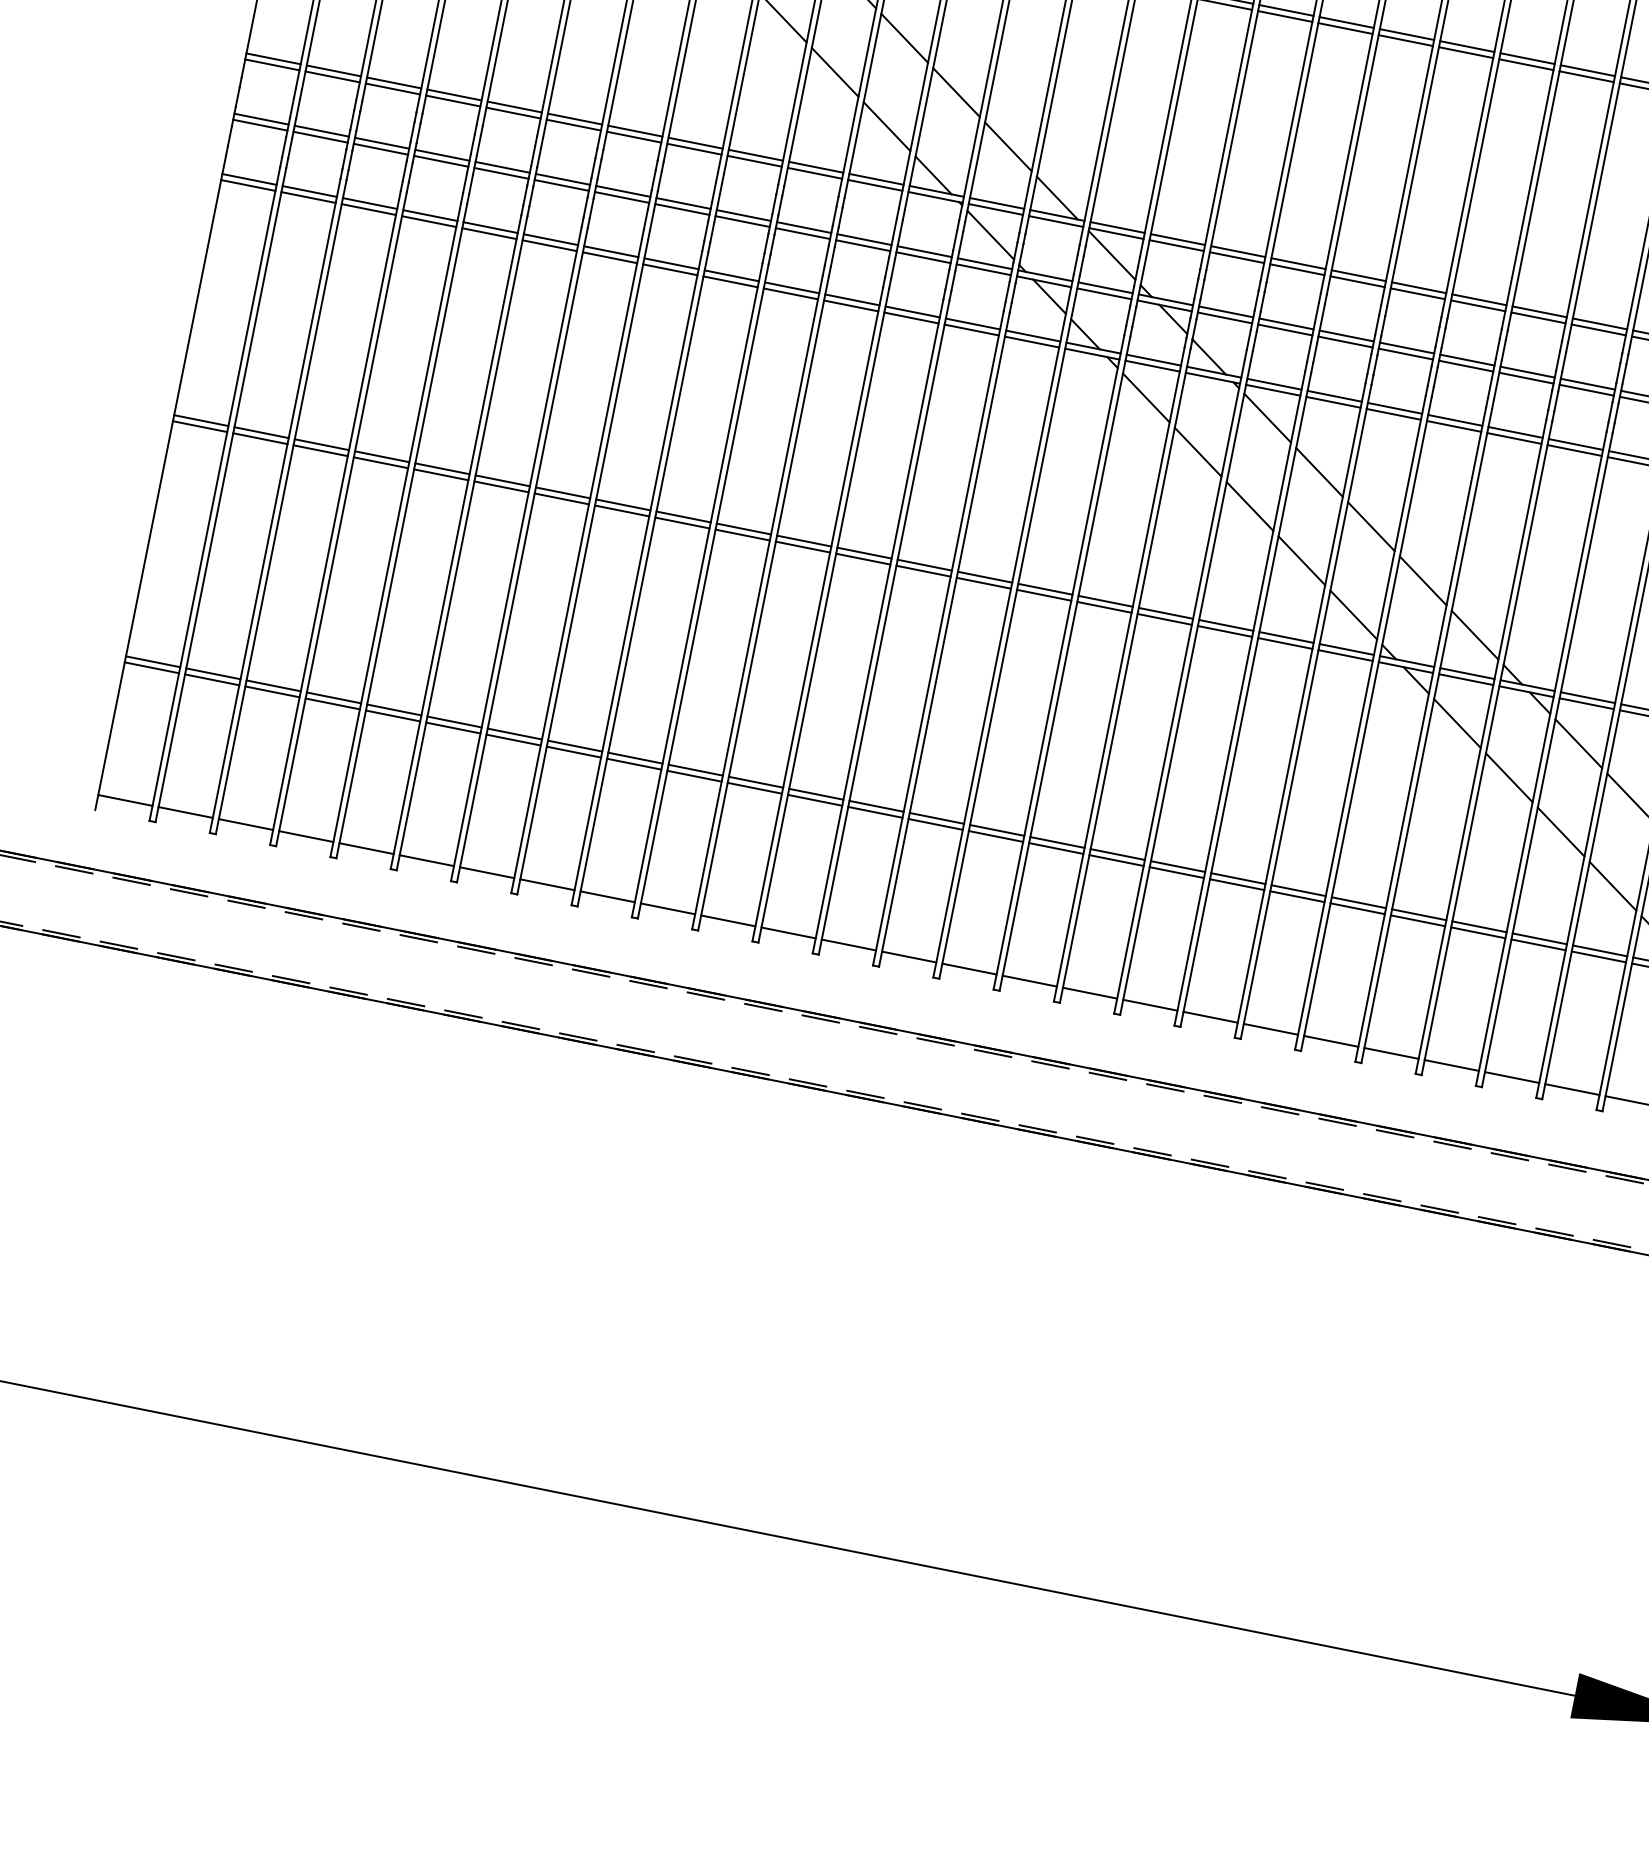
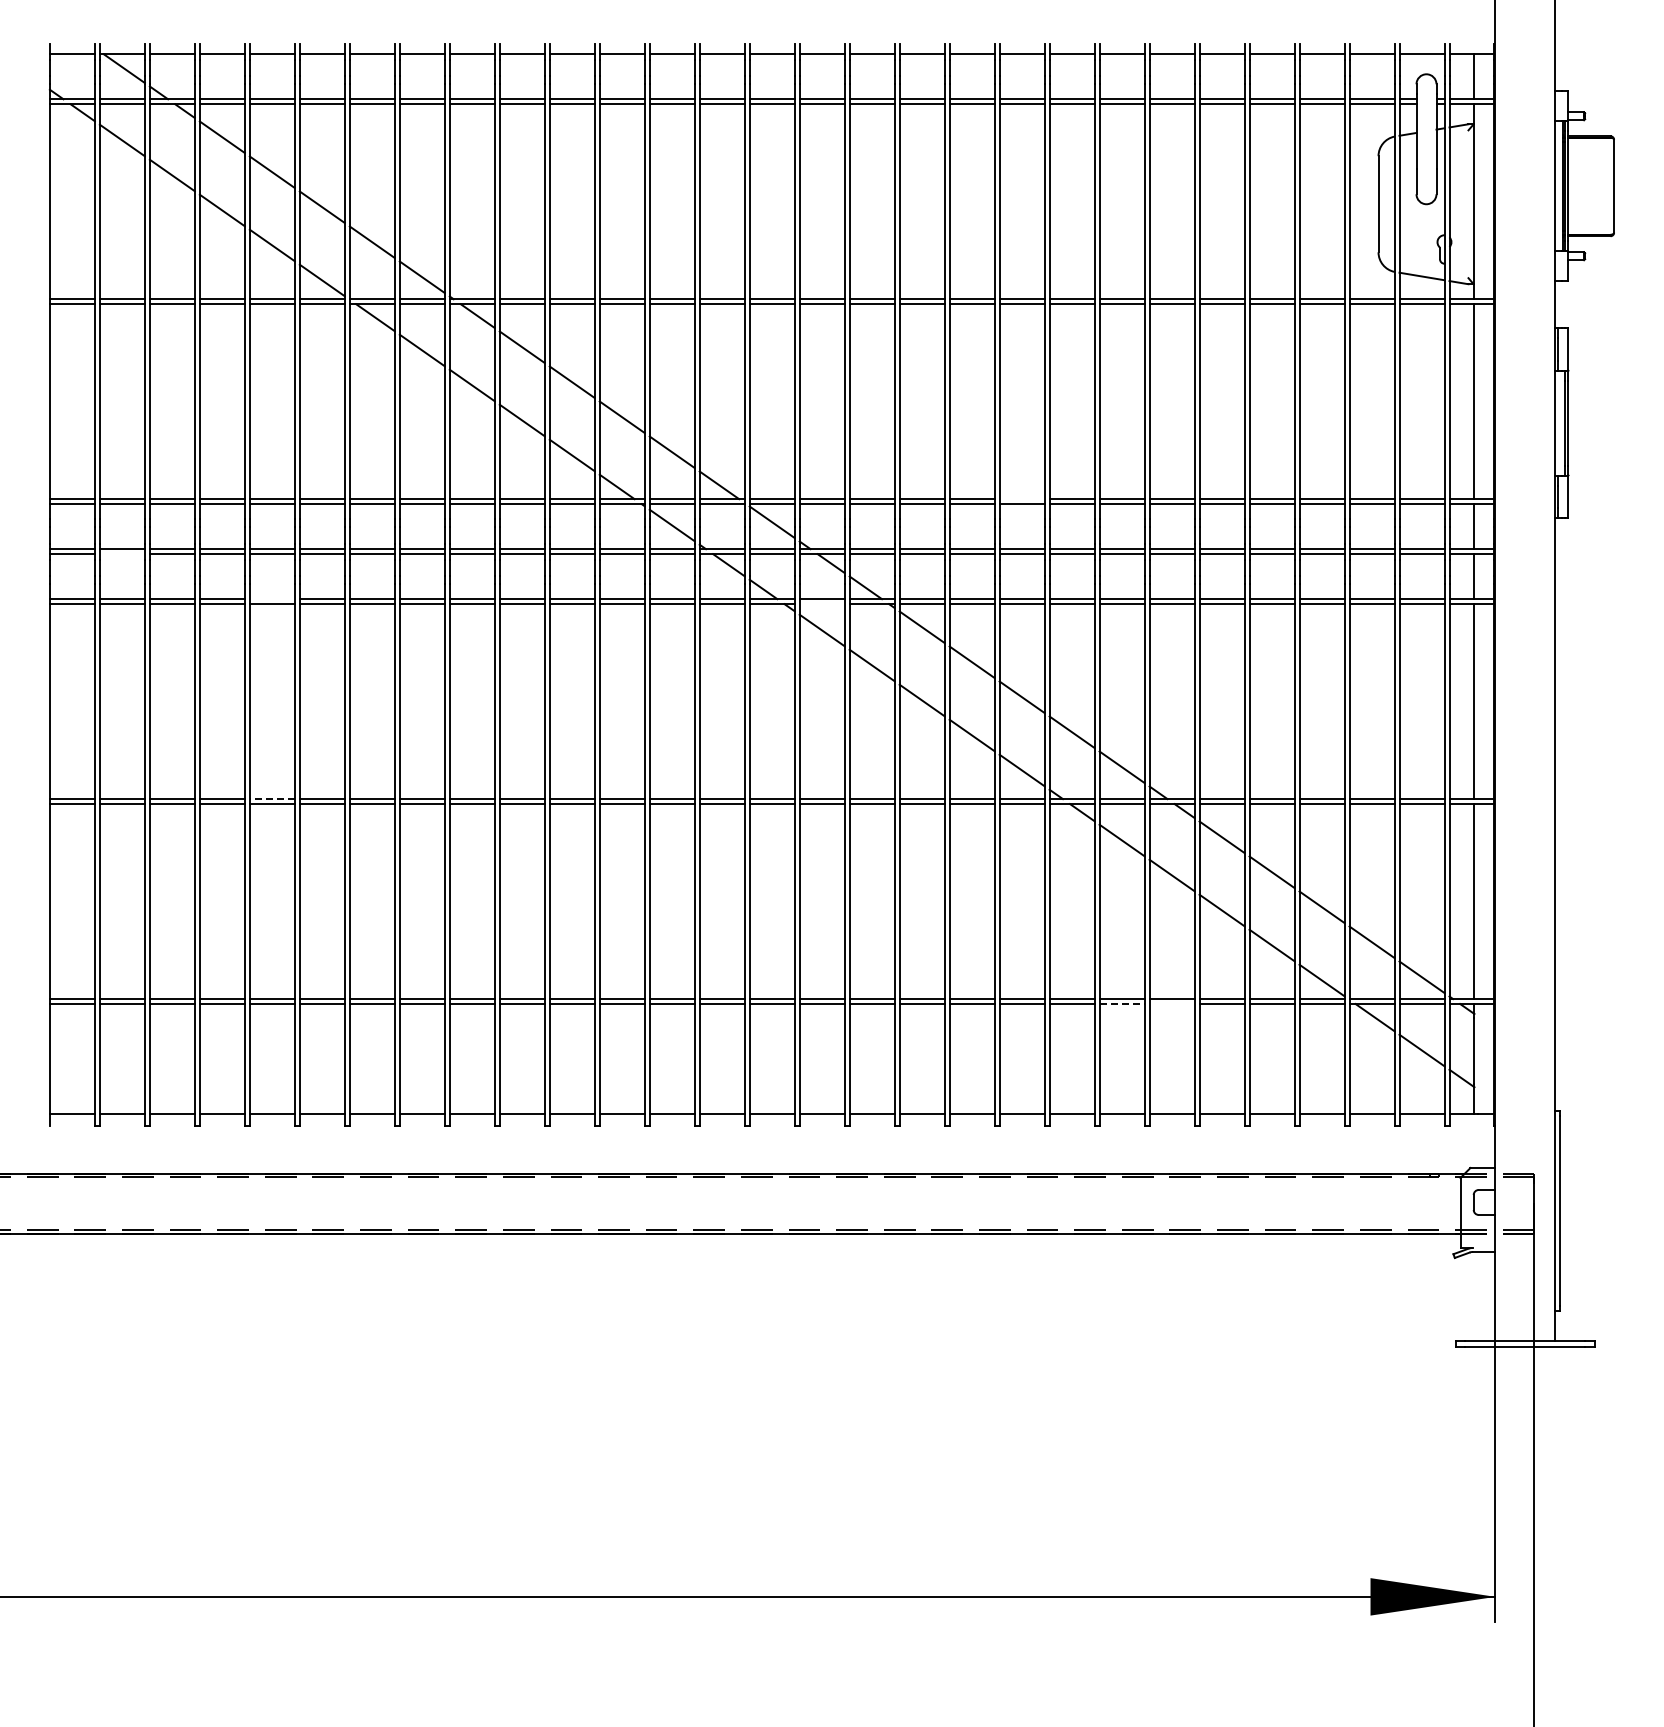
line: (319, 137) -> (121, 554), removed
line: (489, 227) -> (271, 599), removed
line: (1418, 288) -> (1021, 499), removed
line: (1151, 366) -> (821, 604), removed
line: (441, 469) -> (271, 799), solid -> dashed
line: (1418, 921) -> (1122, 1004), solid -> dashed
line: (1477, 933) -> (1171, 1004), removed

